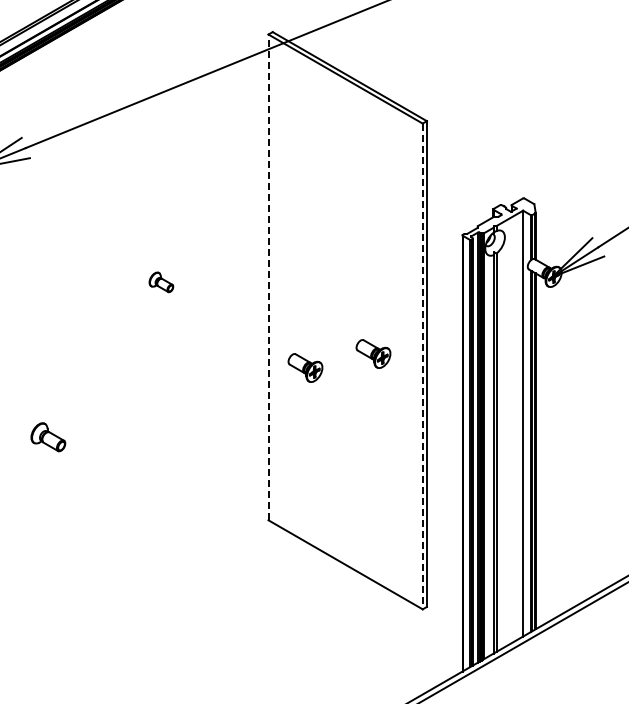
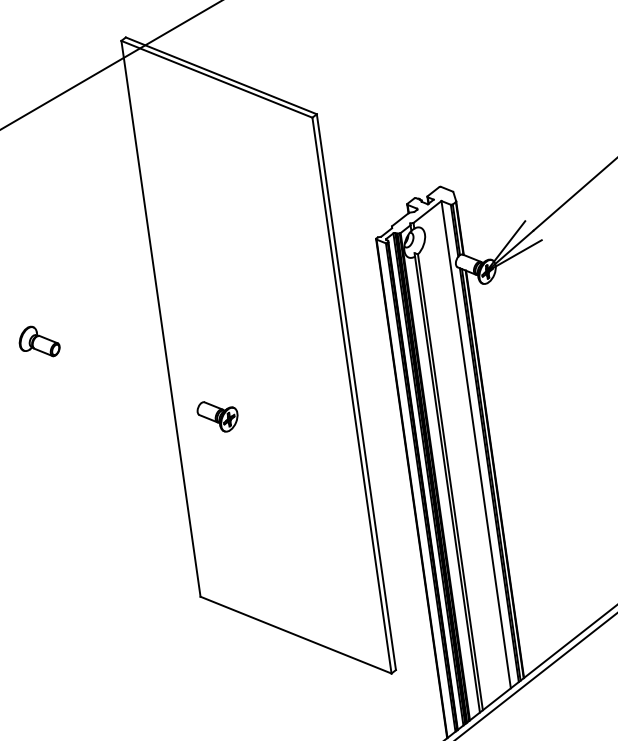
line: (268, 277) -> (161, 318), dashed -> solid
part: (161, 282) -> (39, 342), size x1.43
part: (373, 353) -> (293, 388), removed
line: (422, 366) -> (351, 395), dashed -> solid

